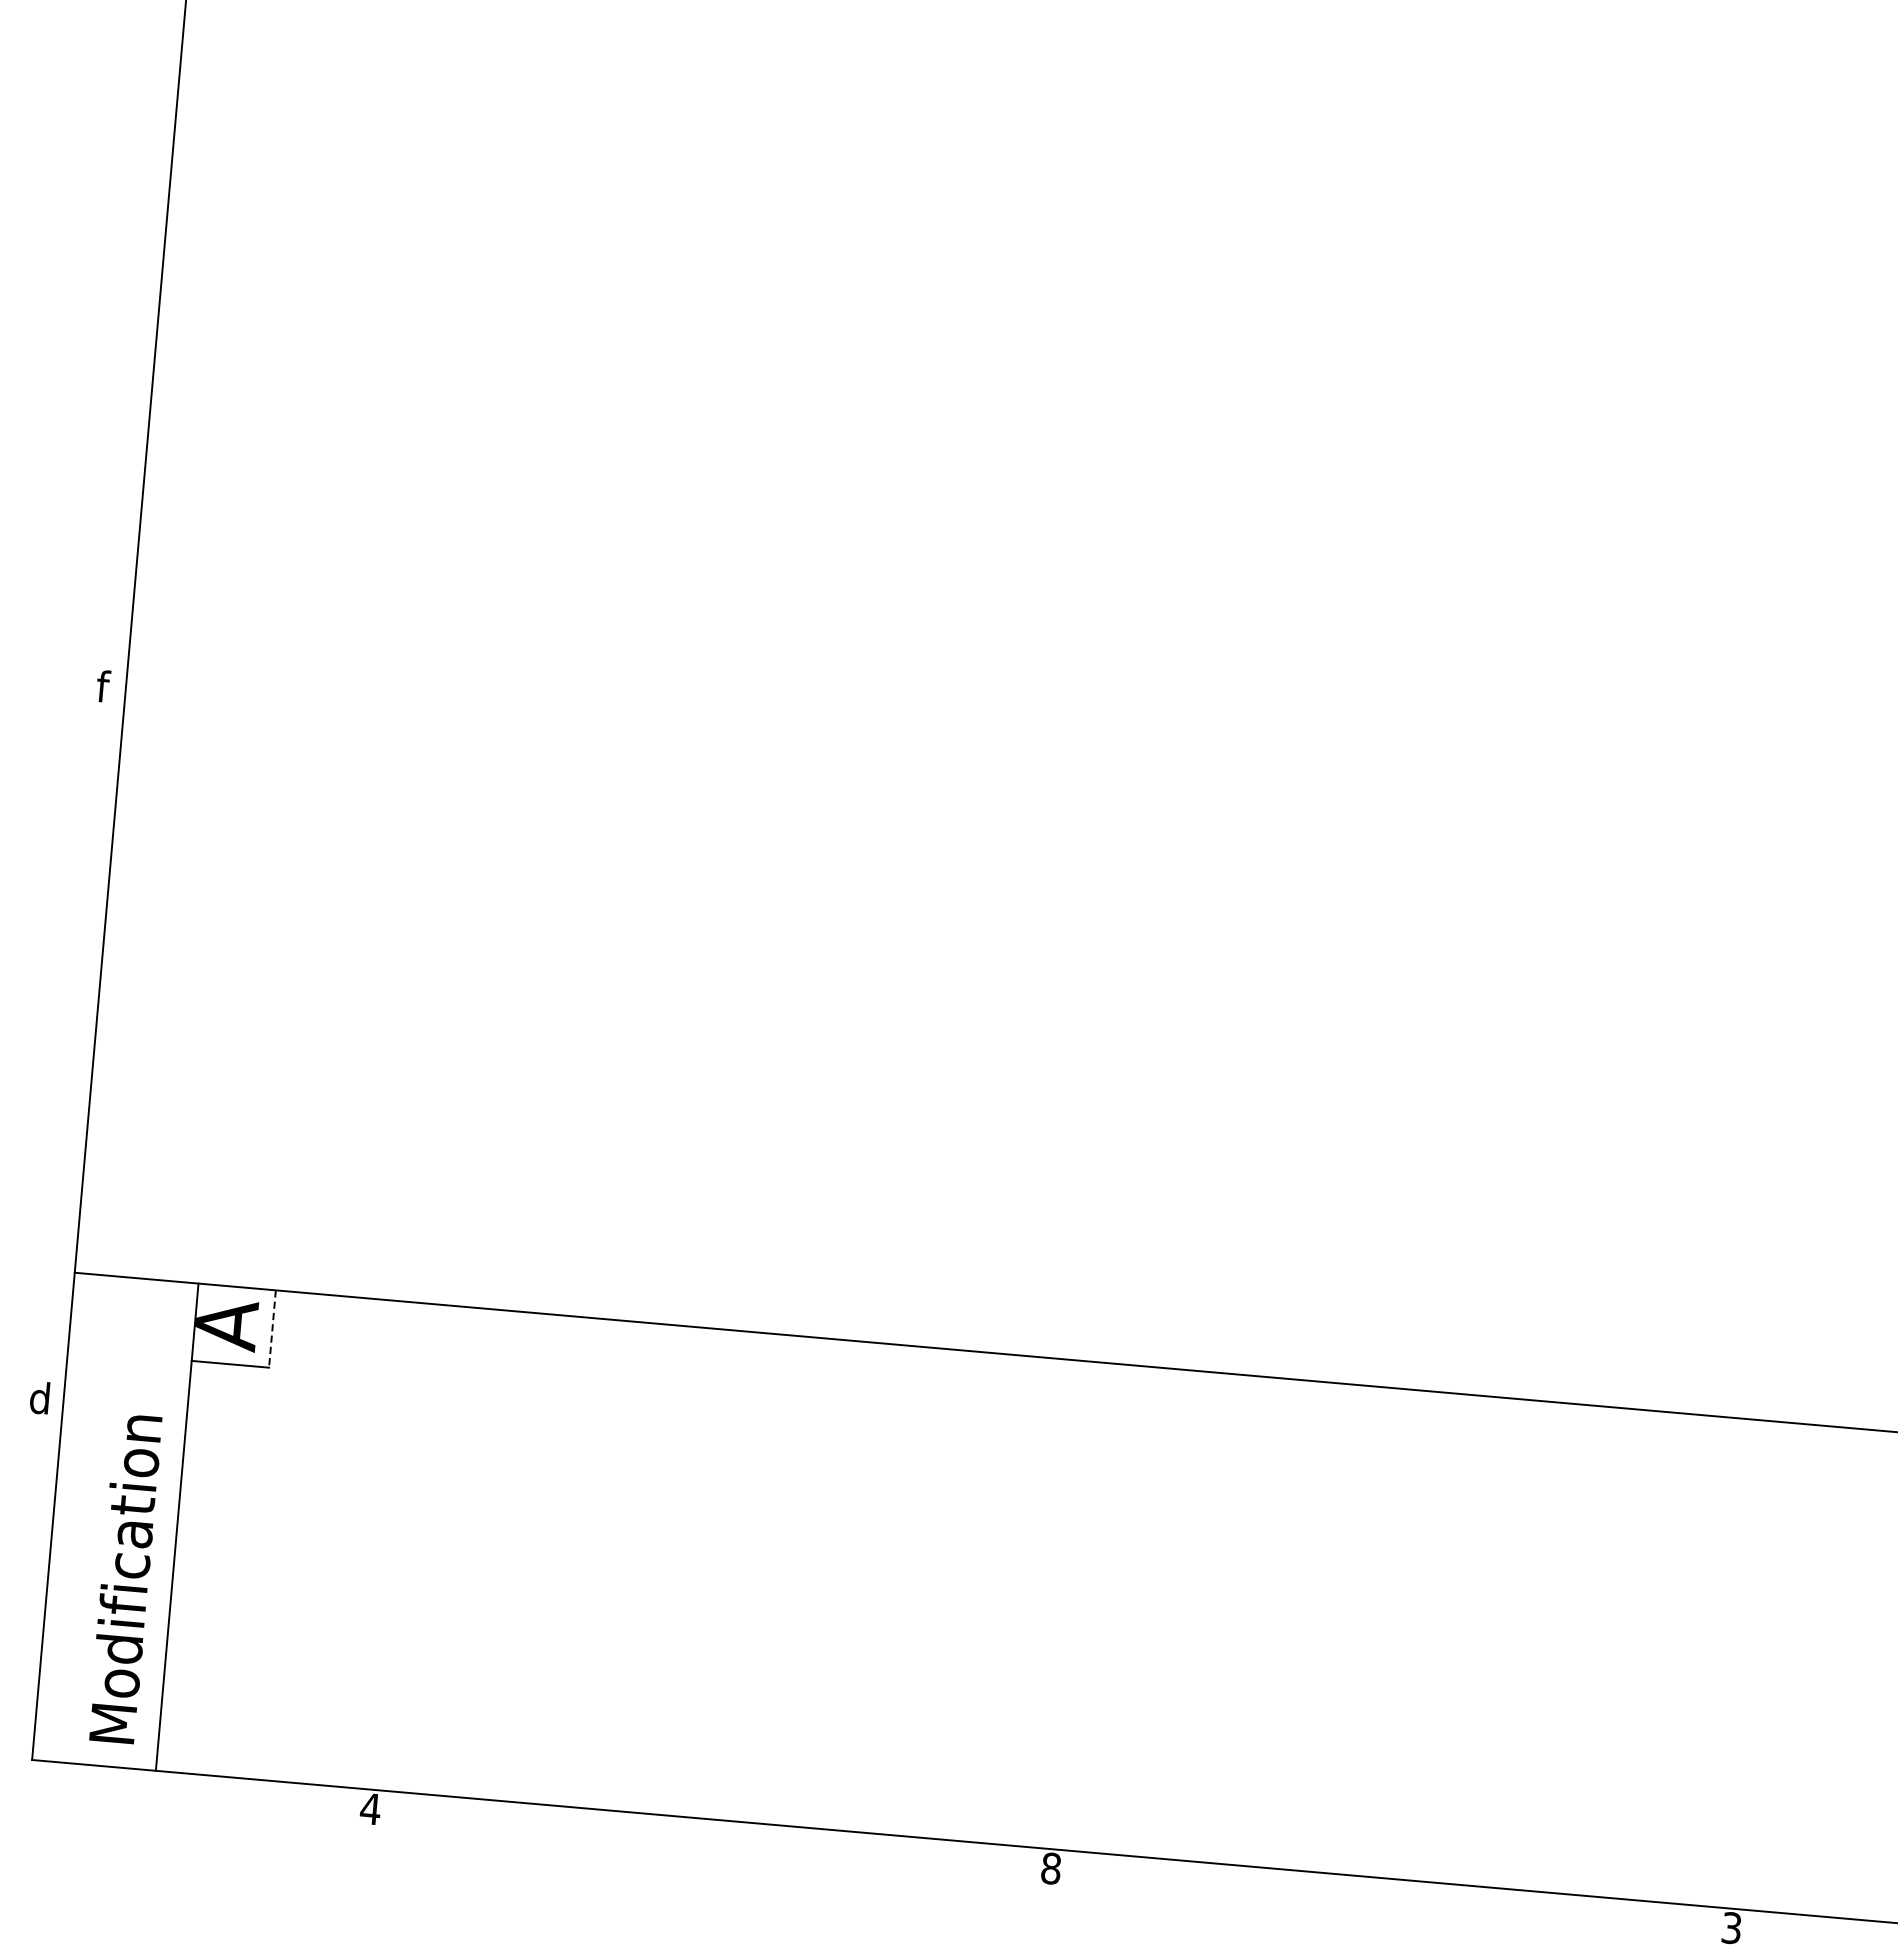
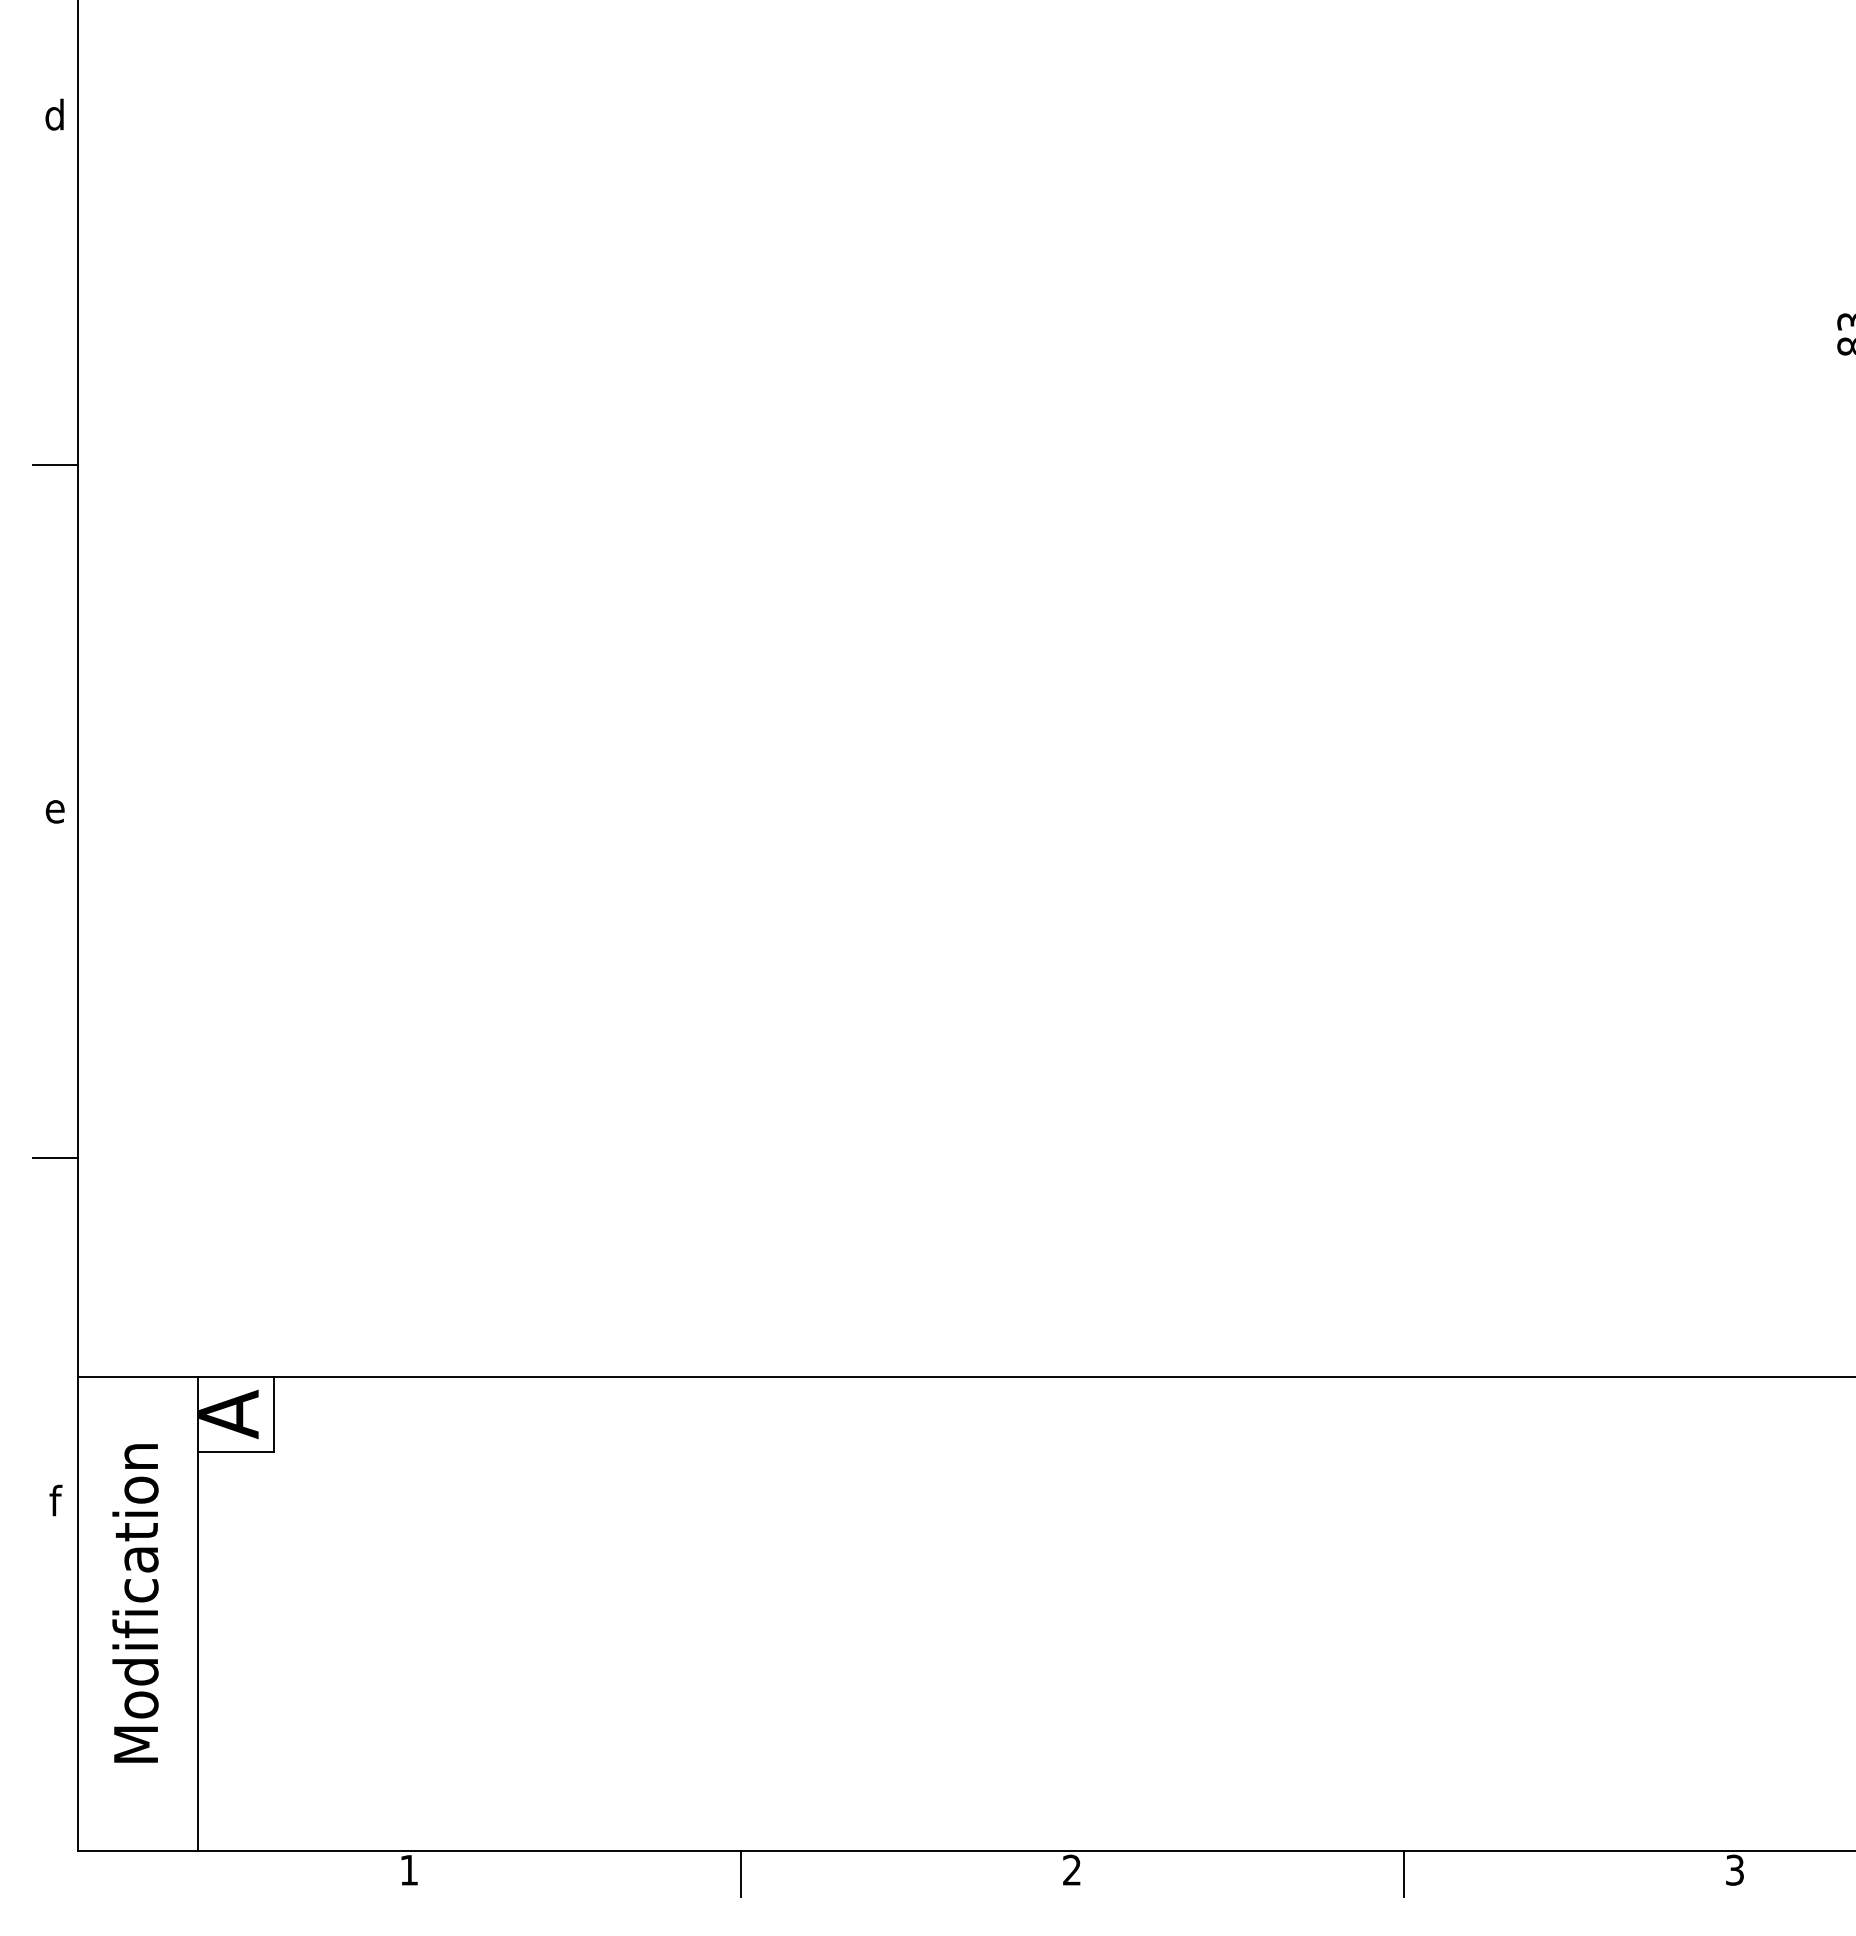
line: (132, 335) -> (54, 465), added
text: (101, 686) -> (54, 807), f -> e
line: (70, 1046) -> (54, 1158), added
line: (272, 1329) -> (273, 1414), dashed -> solid
text: (39, 1397) -> (54, 1500), d -> f
text: (125, 1578) -> (135, 1603), moved
text: (369, 1809) -> (408, 1870), 4 -> 1
line: (710, 1842) -> (740, 1873), added
text: (1051, 1867) -> (1072, 1869), 8 -> 2
line: (1391, 1901) -> (1403, 1873), added

